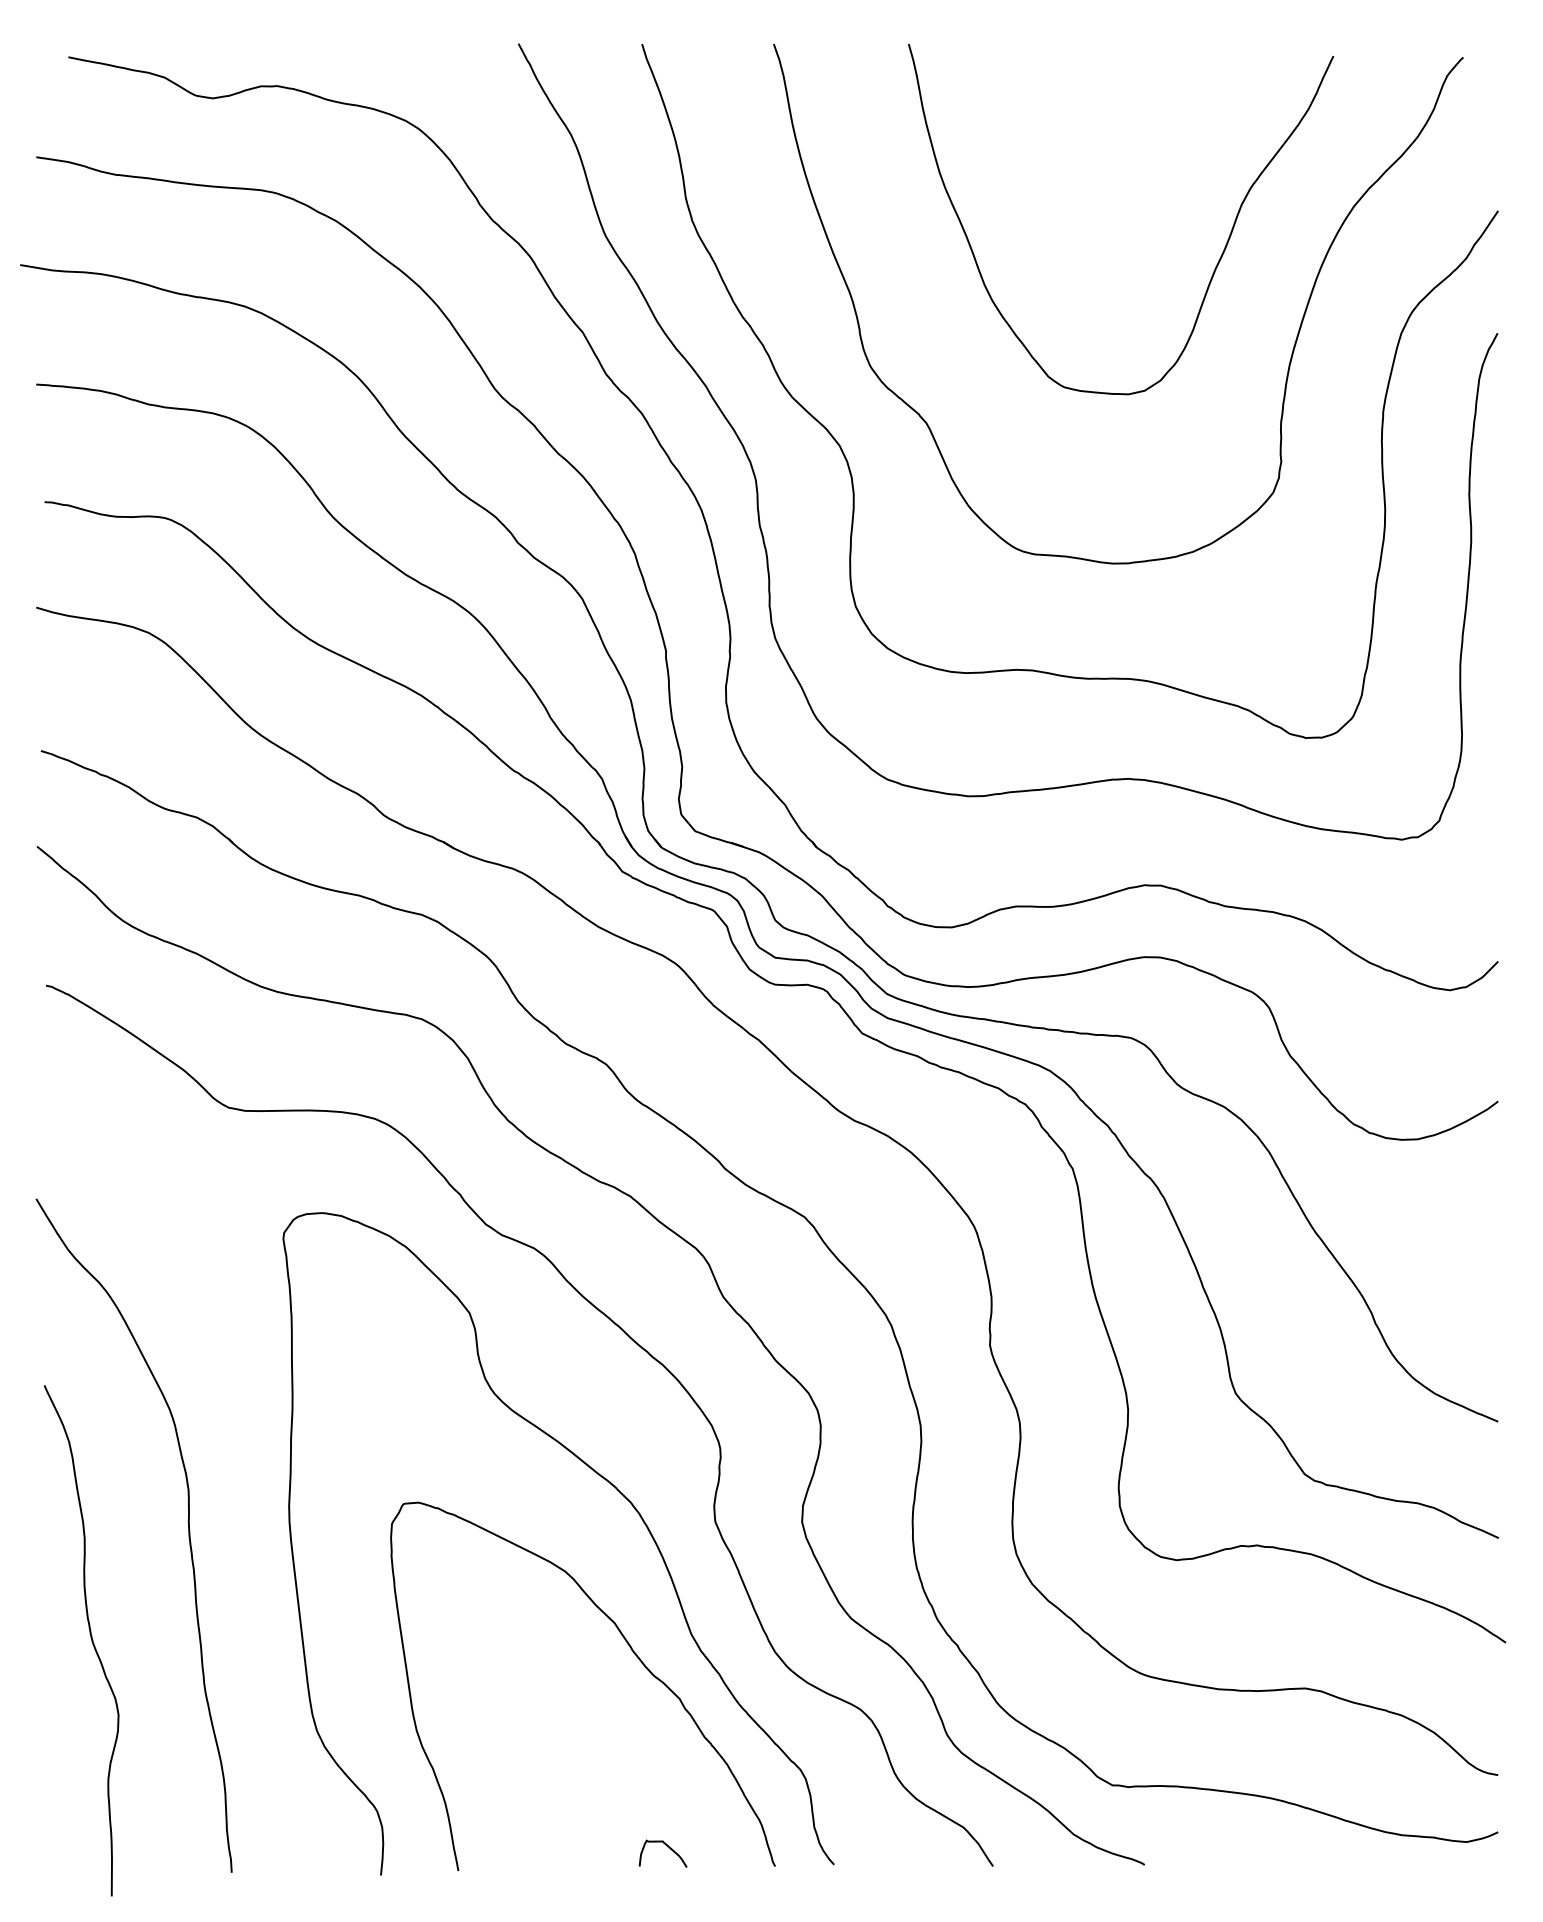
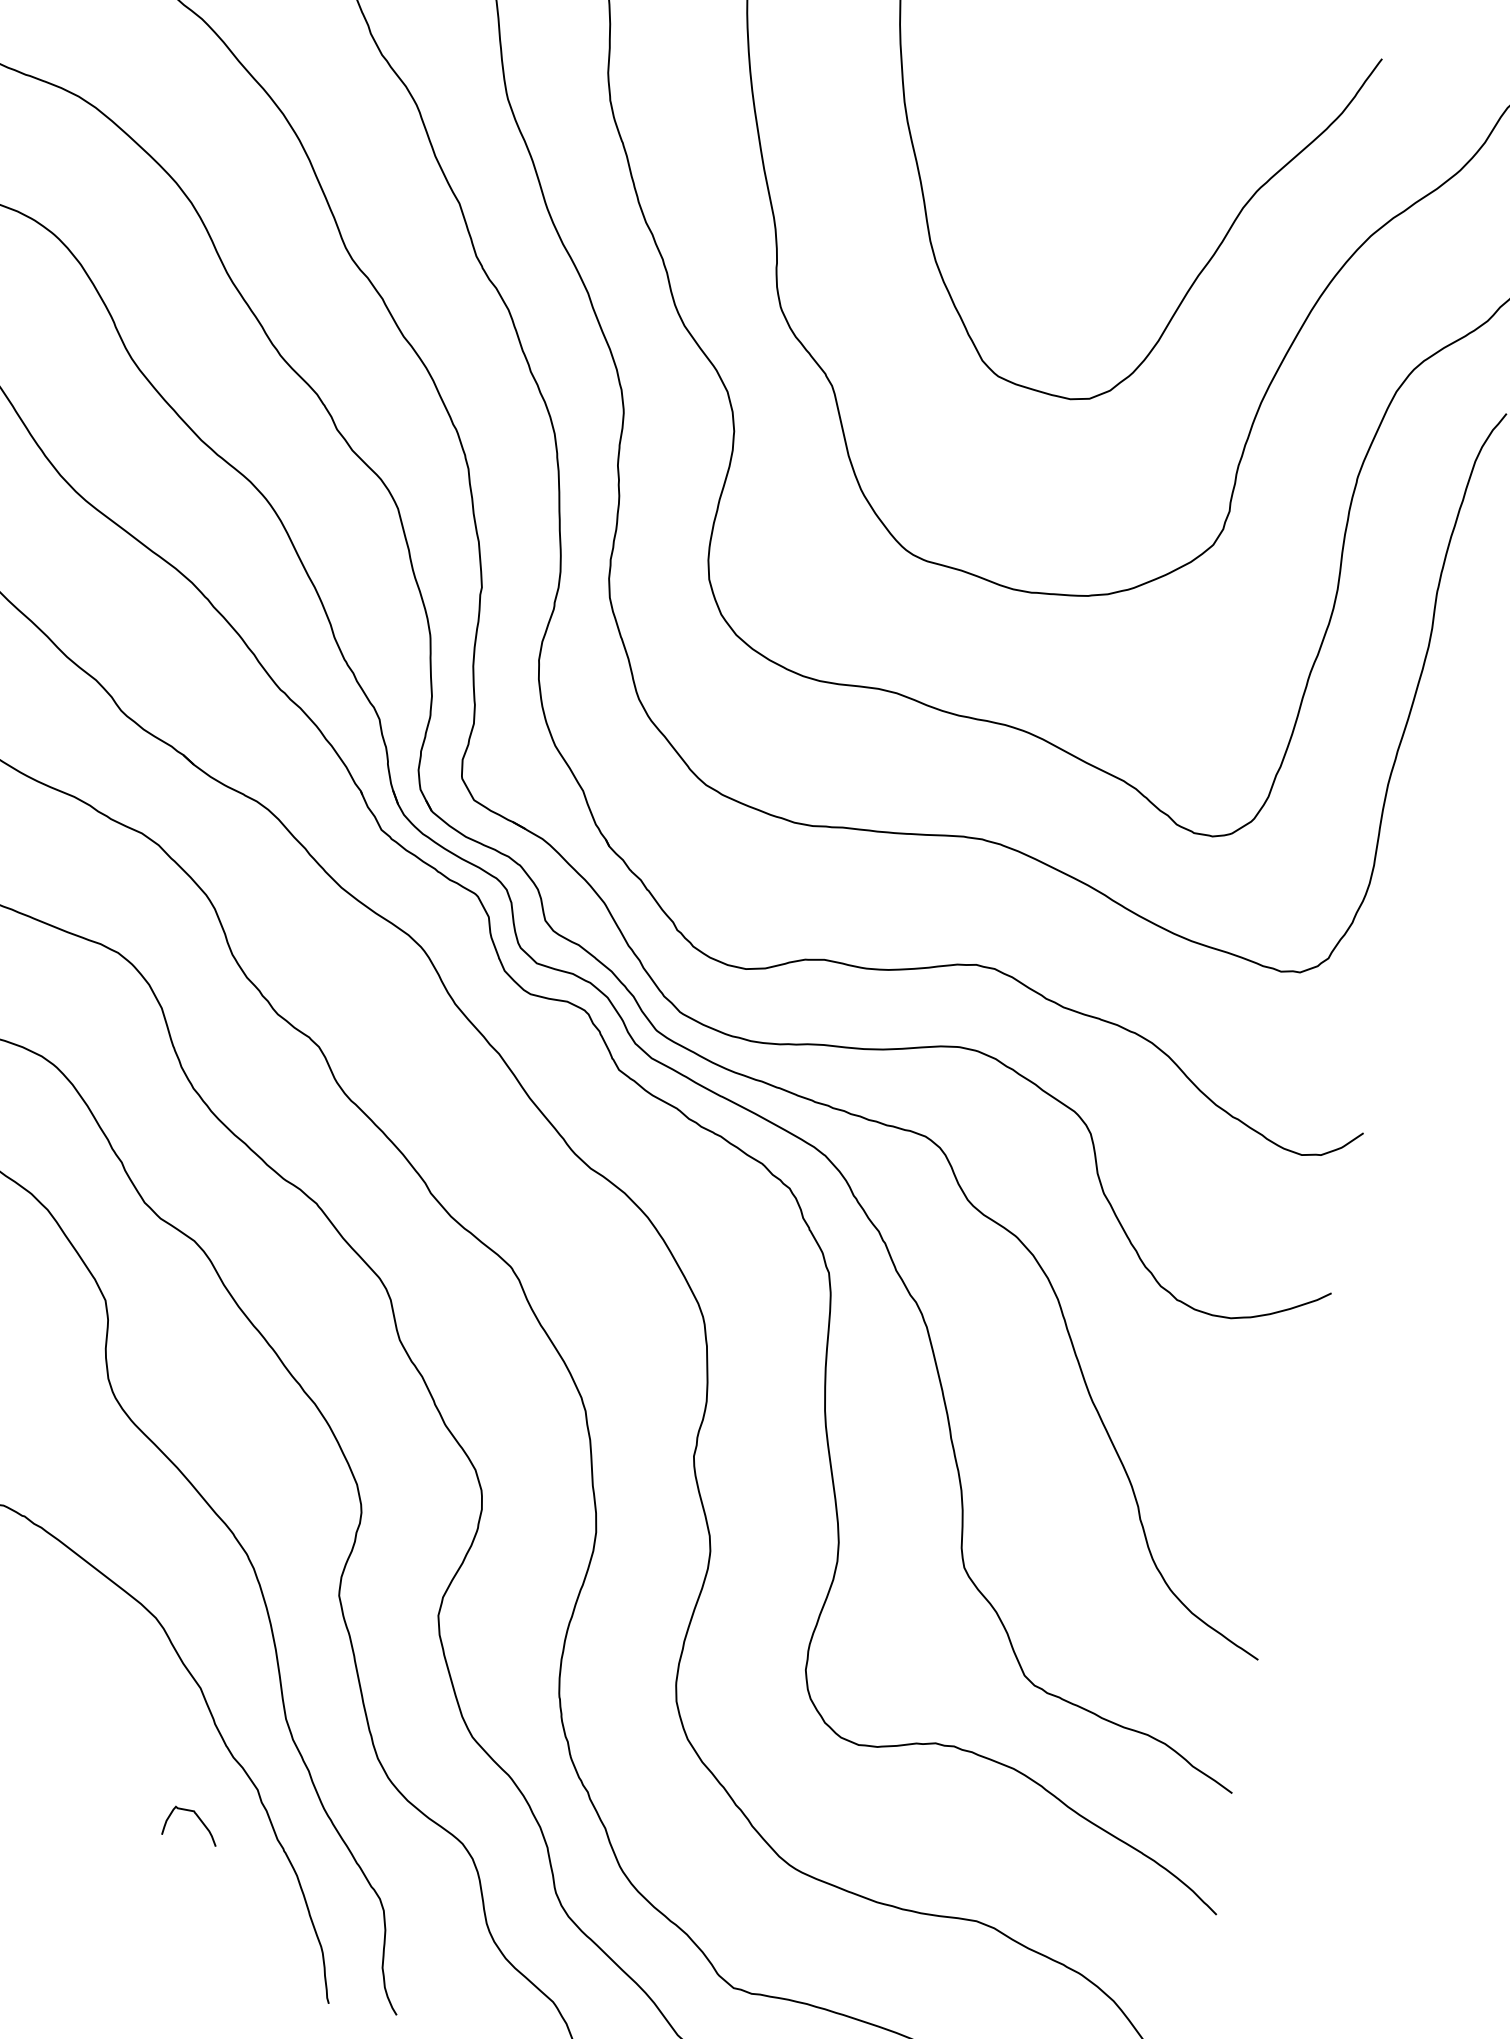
curve: (666, 1846) -> (197, 1817), moved

